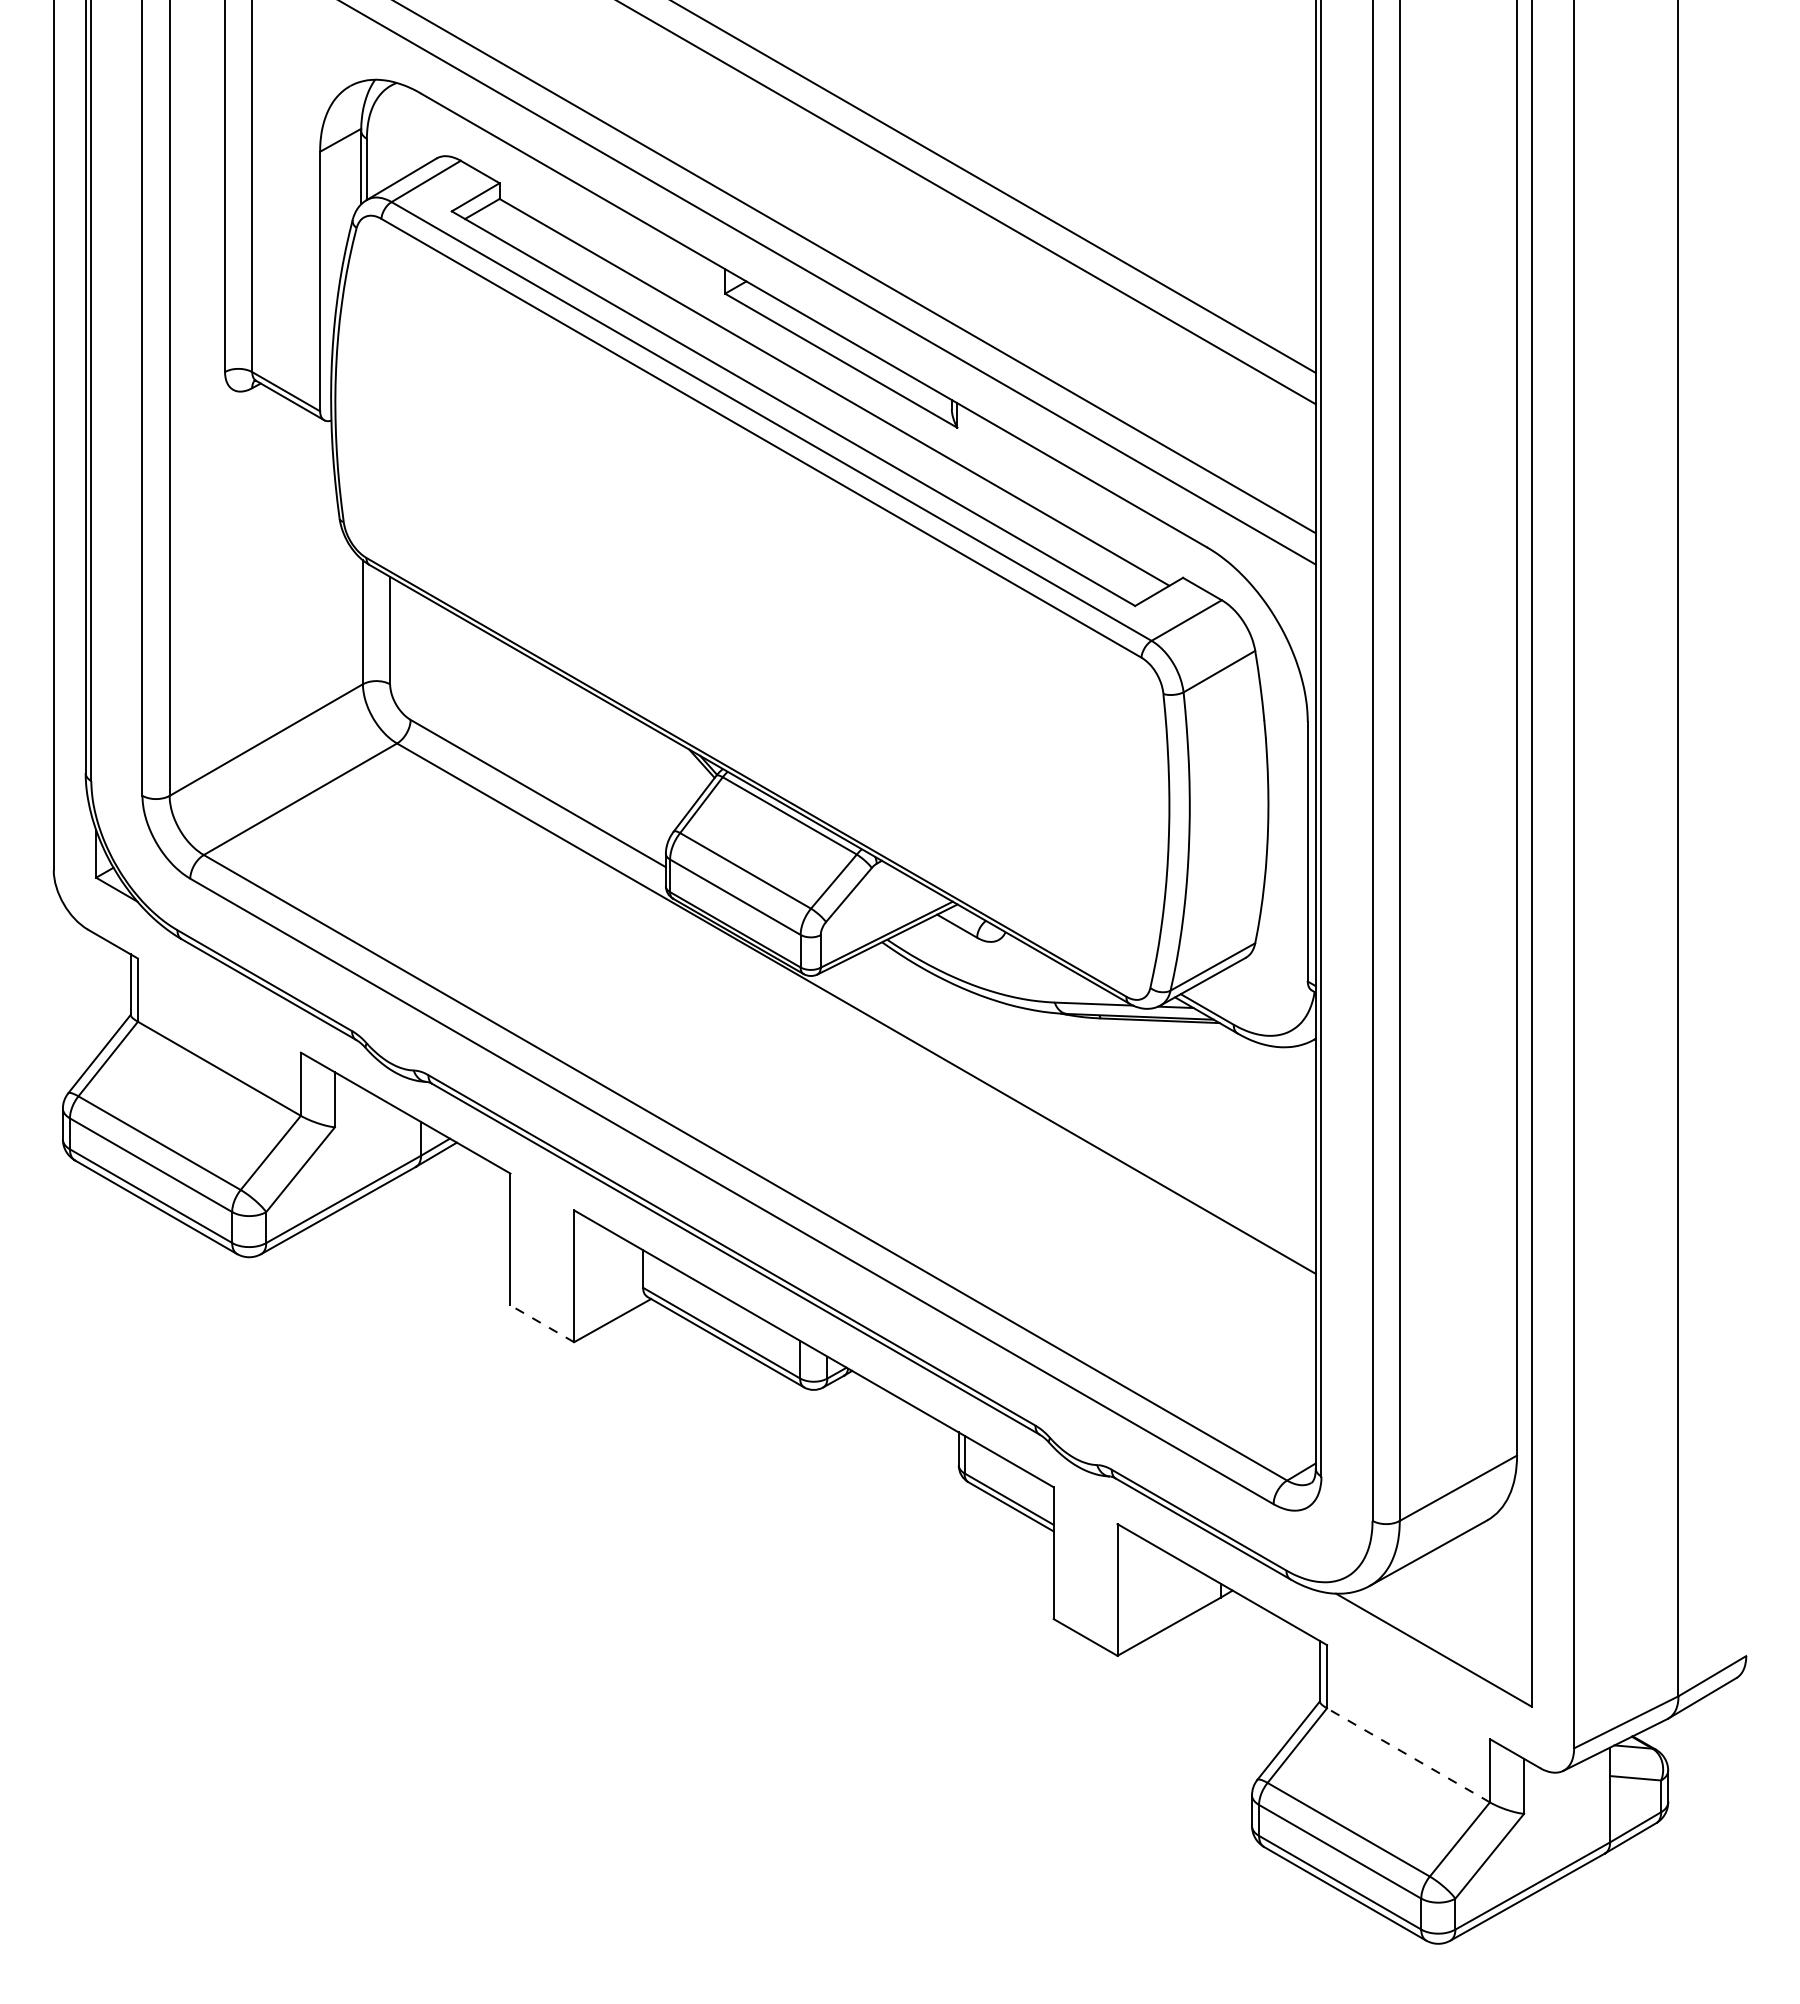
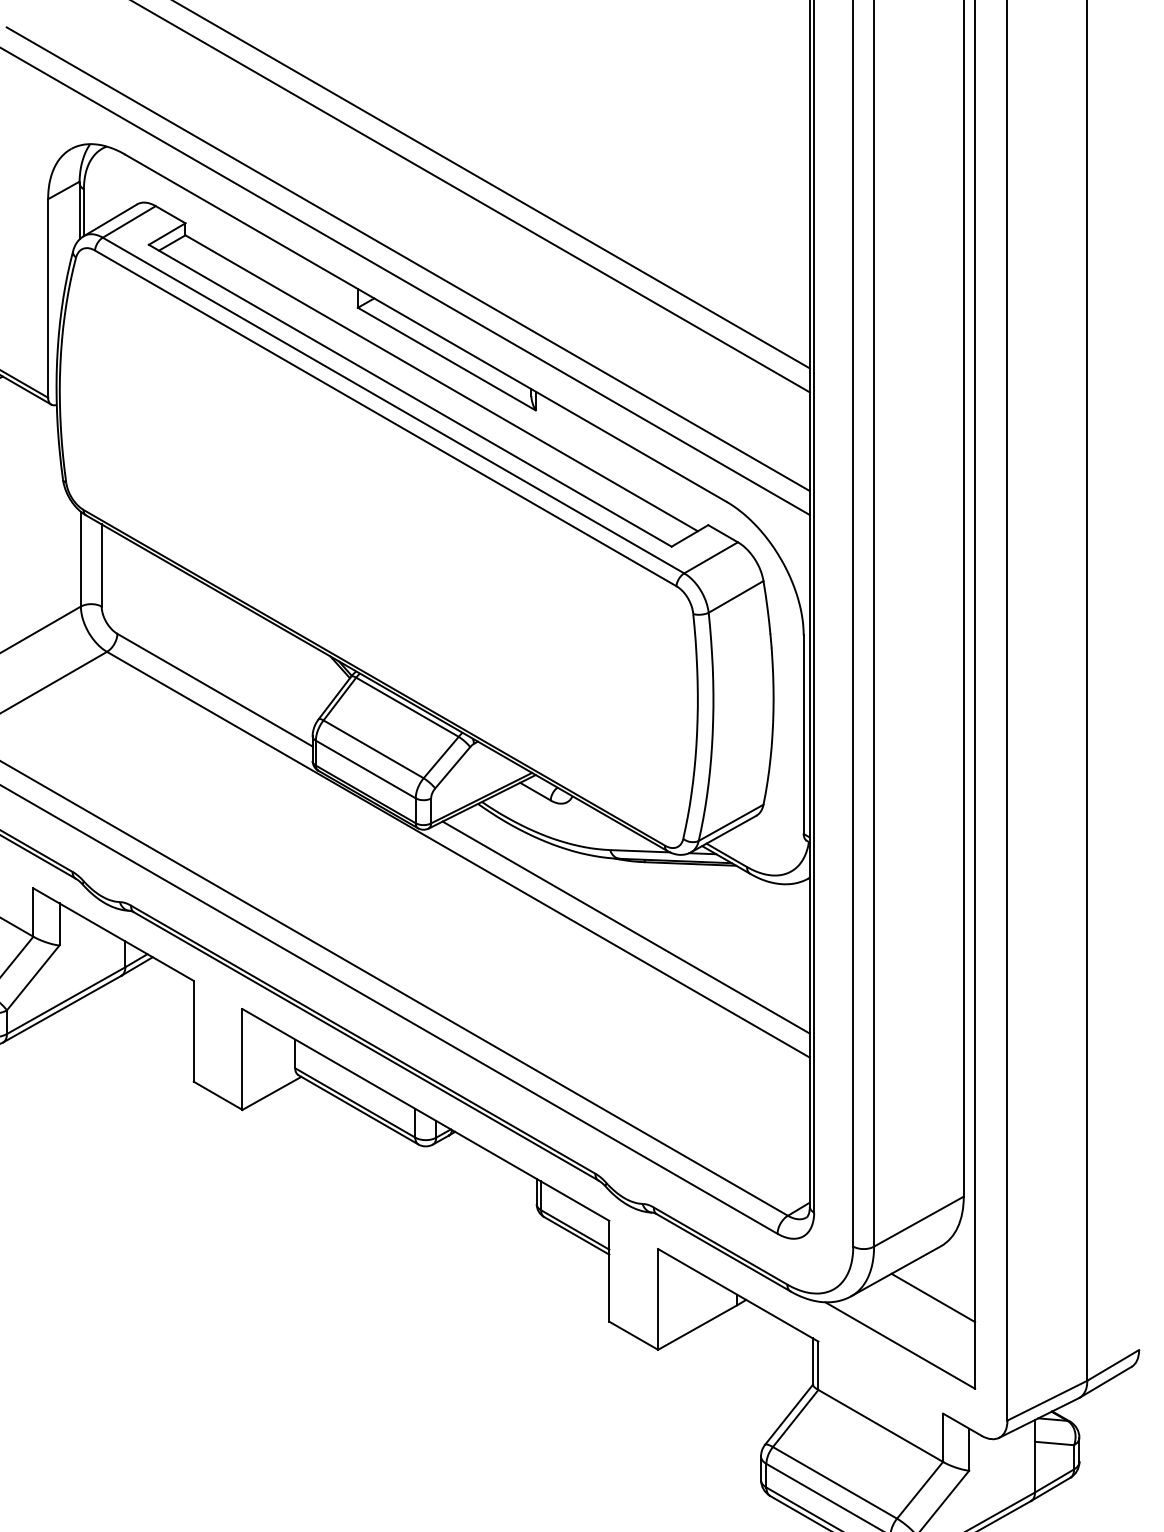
line: (1075, 1103) -> (626, 927), added
line: (542, 1323) -> (218, 1095), dashed -> solid
line: (1476, 1587) -> (932, 1297), added
line: (1408, 1755) -> (880, 1426), dashed -> solid

